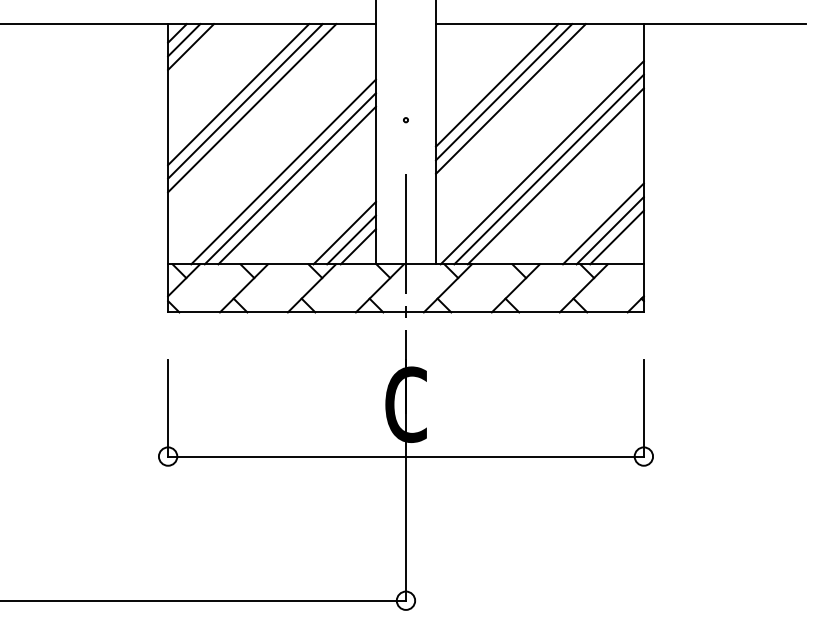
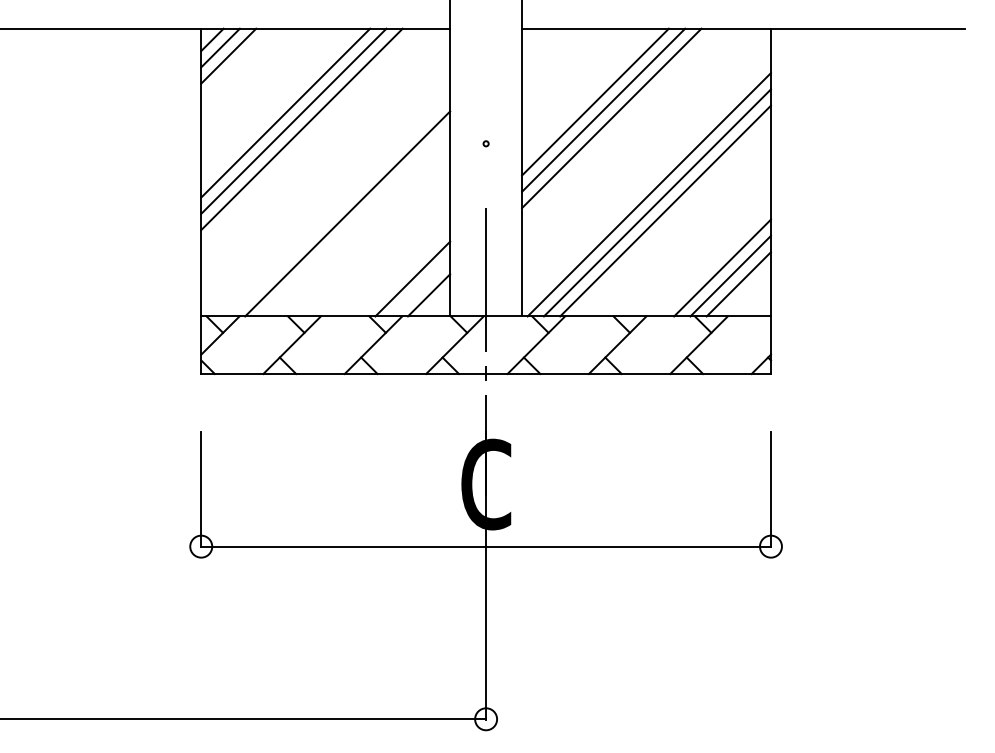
line: (283, 171) -> (339, 205), removed
line: (296, 185) -> (354, 222), removed
line: (351, 239) -> (420, 286), removed

